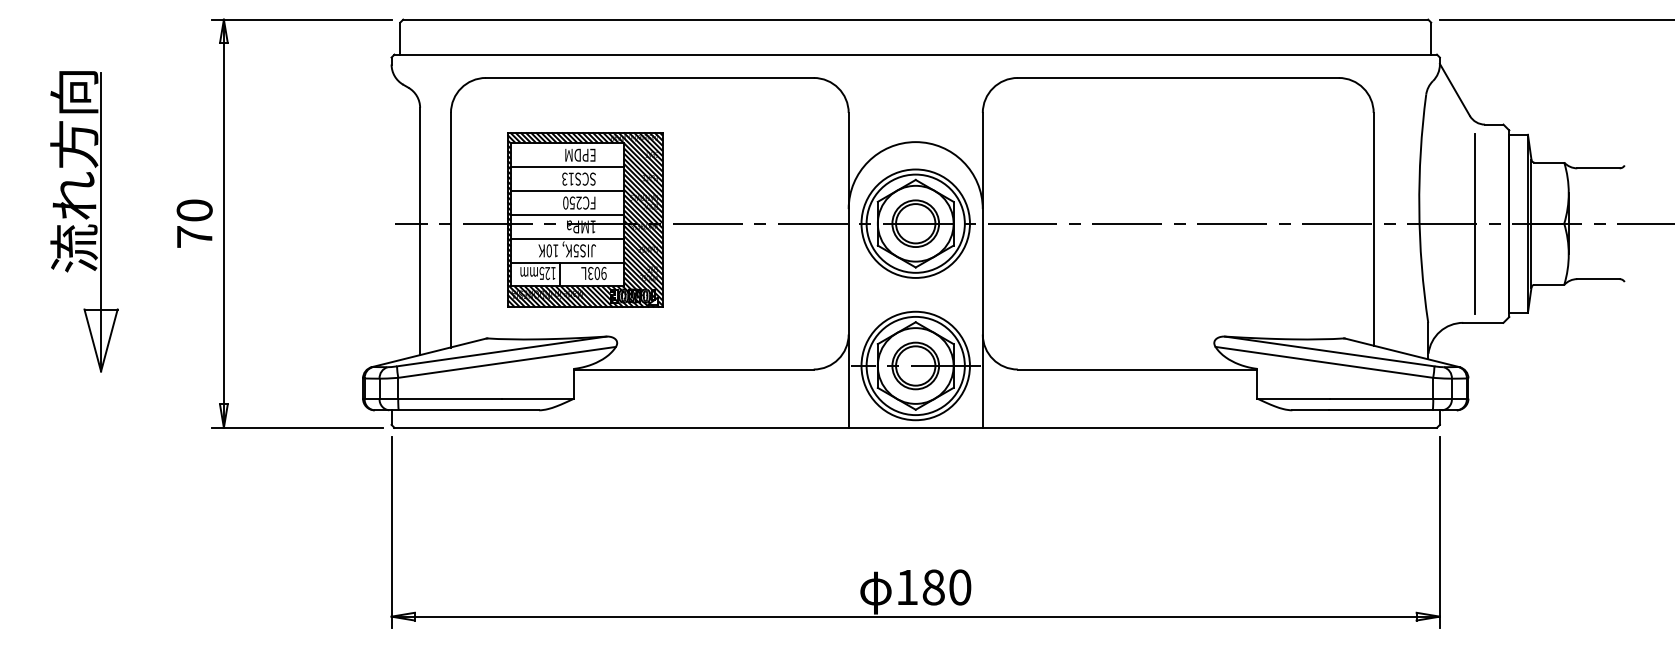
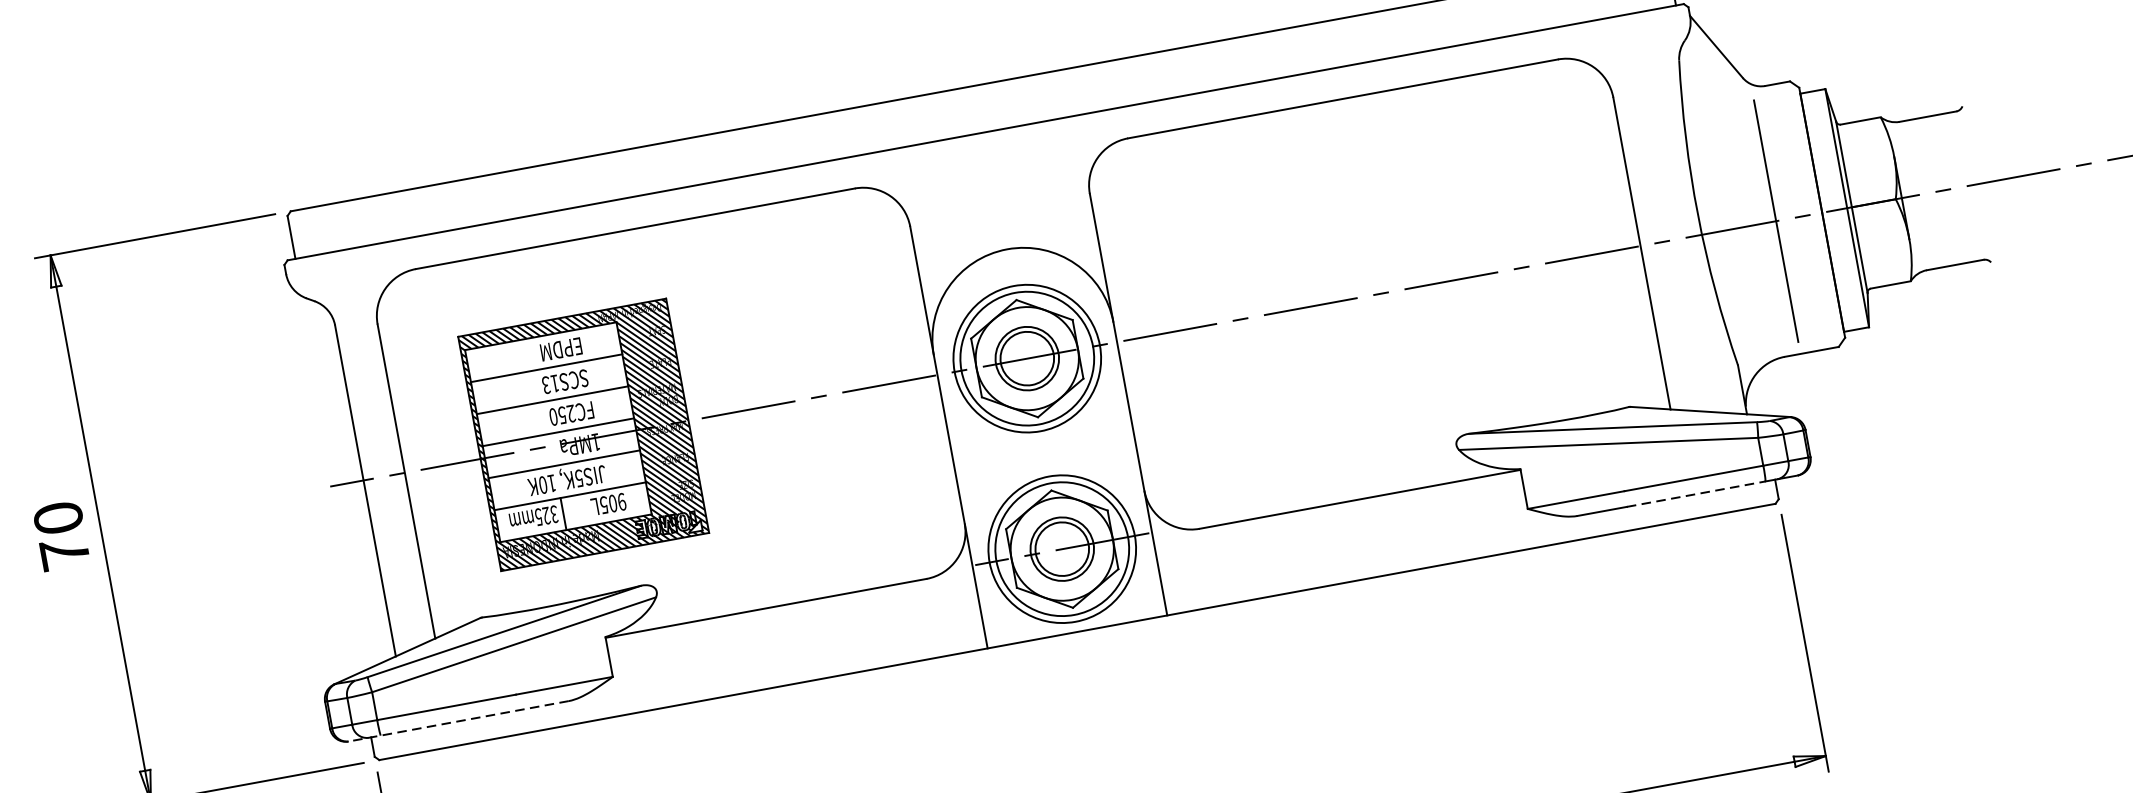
text: (553, 273) -> (554, 514), 125mm -> 325mm
text: (590, 273) -> (603, 505), 903L -> 905L
line: (456, 410) -> (458, 721), solid -> dashed
line: (1381, 410) -> (1696, 494), solid -> dashed

